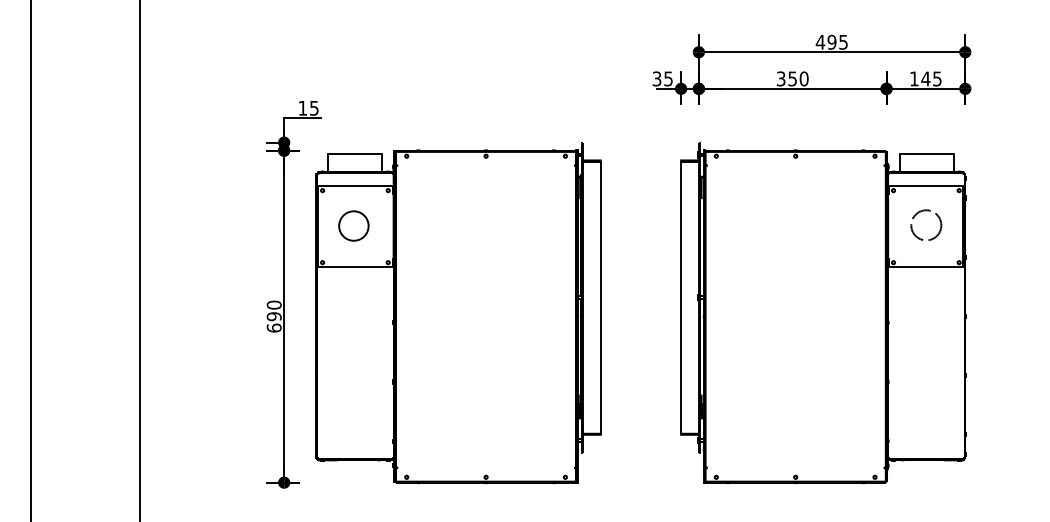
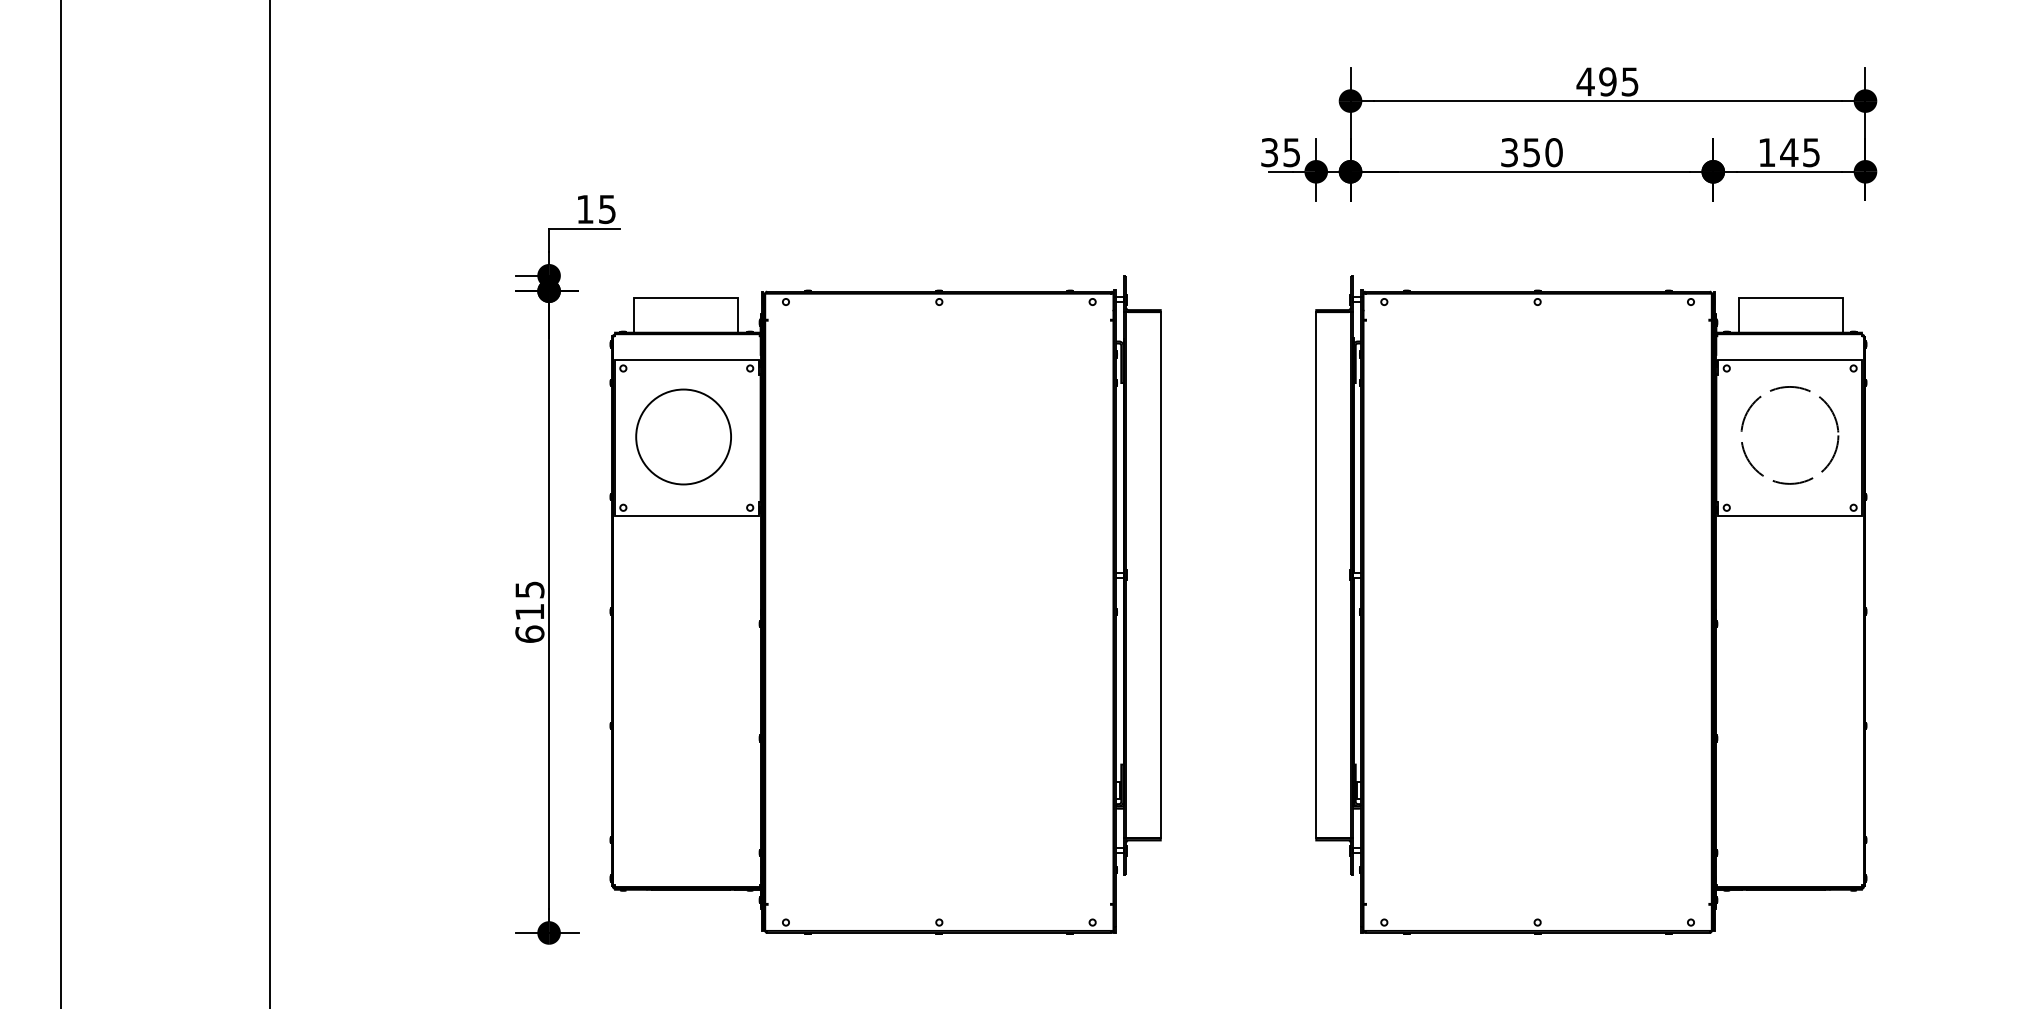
circle: (353, 225) -> (683, 435), size x1.67
circle: (926, 225) -> (1790, 435), size x1.67
text: (273, 310) -> (528, 600), 690 -> 615

